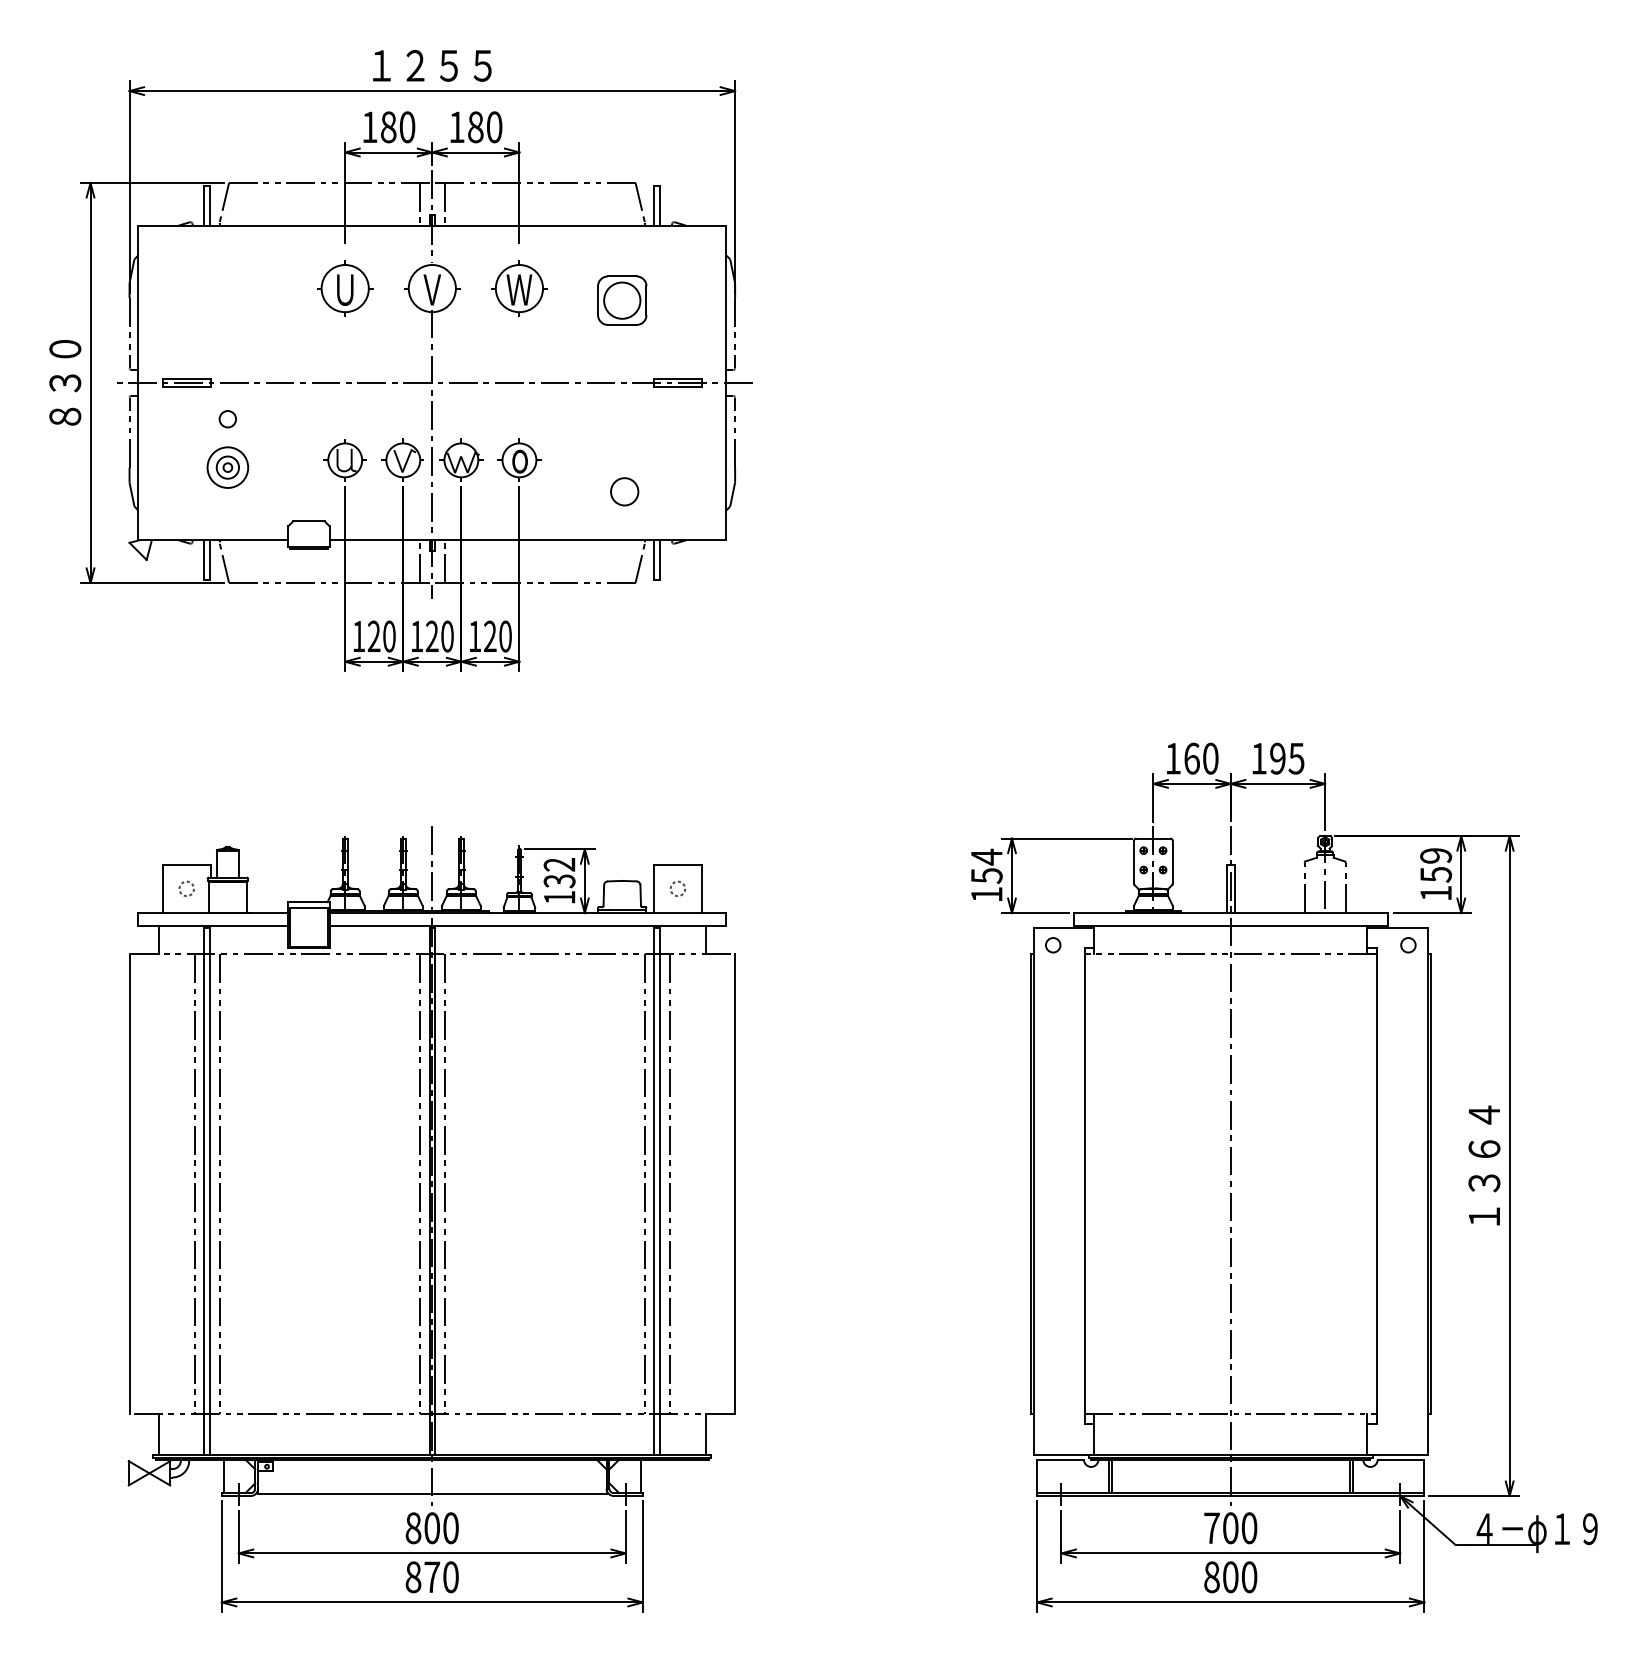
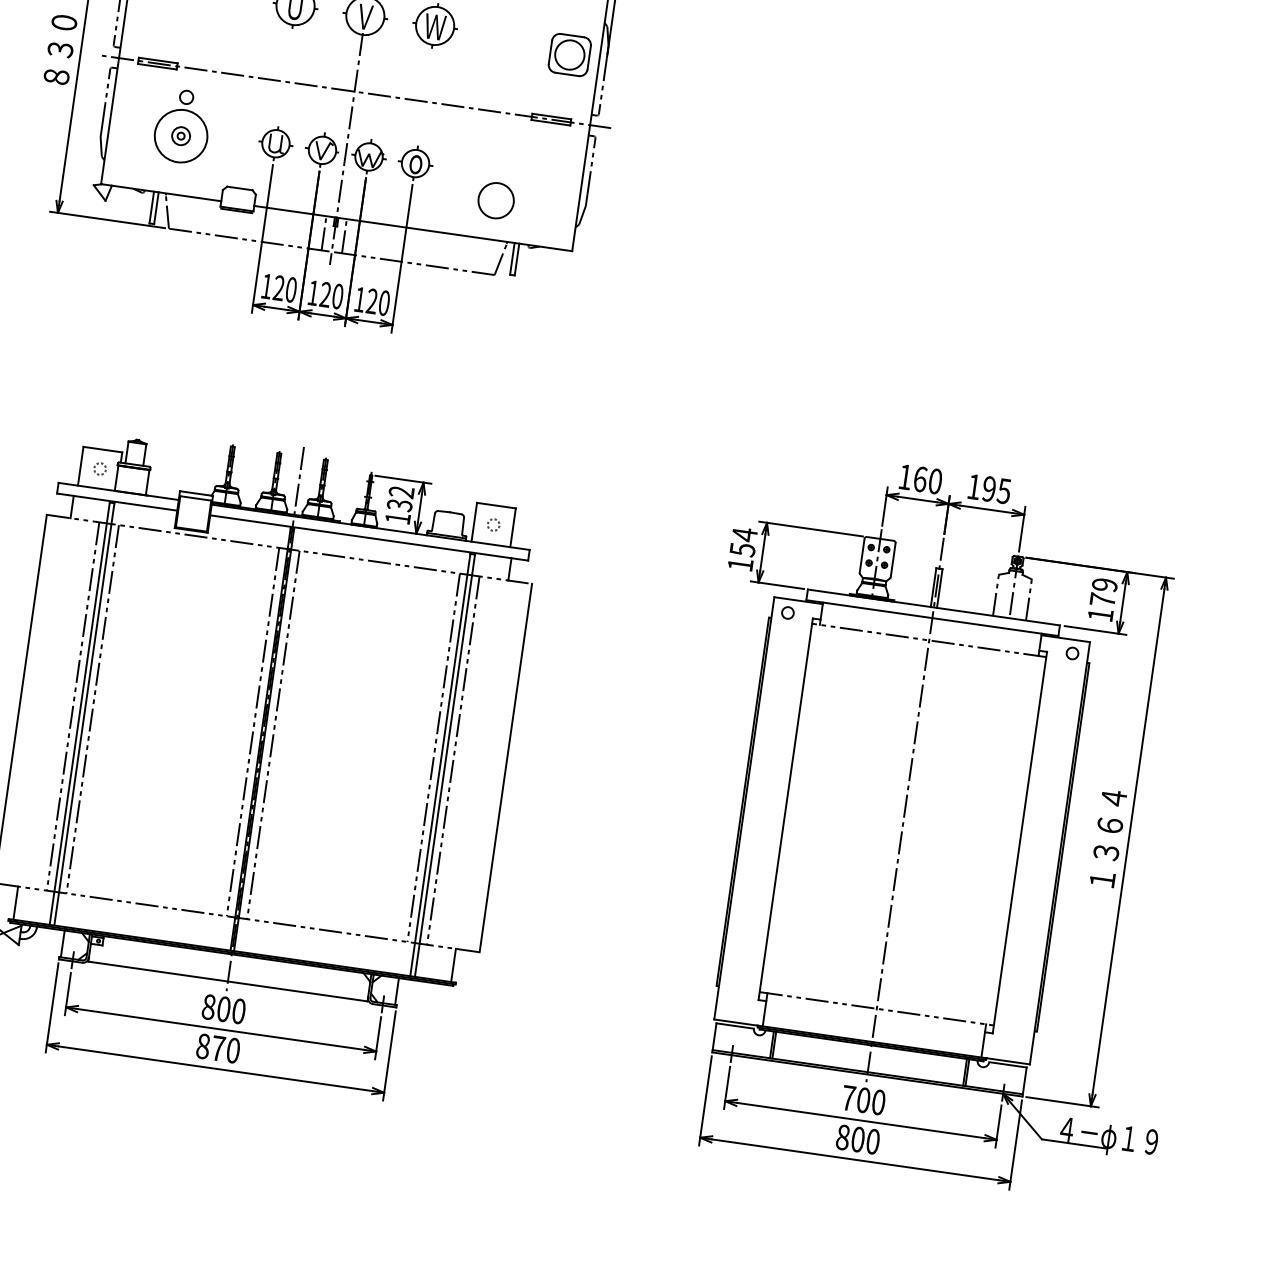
part: (622, 300) -> (570, 54), moved
circle: (227, 467) -> (180, 136), size x1.6
circle: (624, 491) -> (496, 200), size x1.6
text: (1436, 874) -> (1103, 599), 159 -> 179

